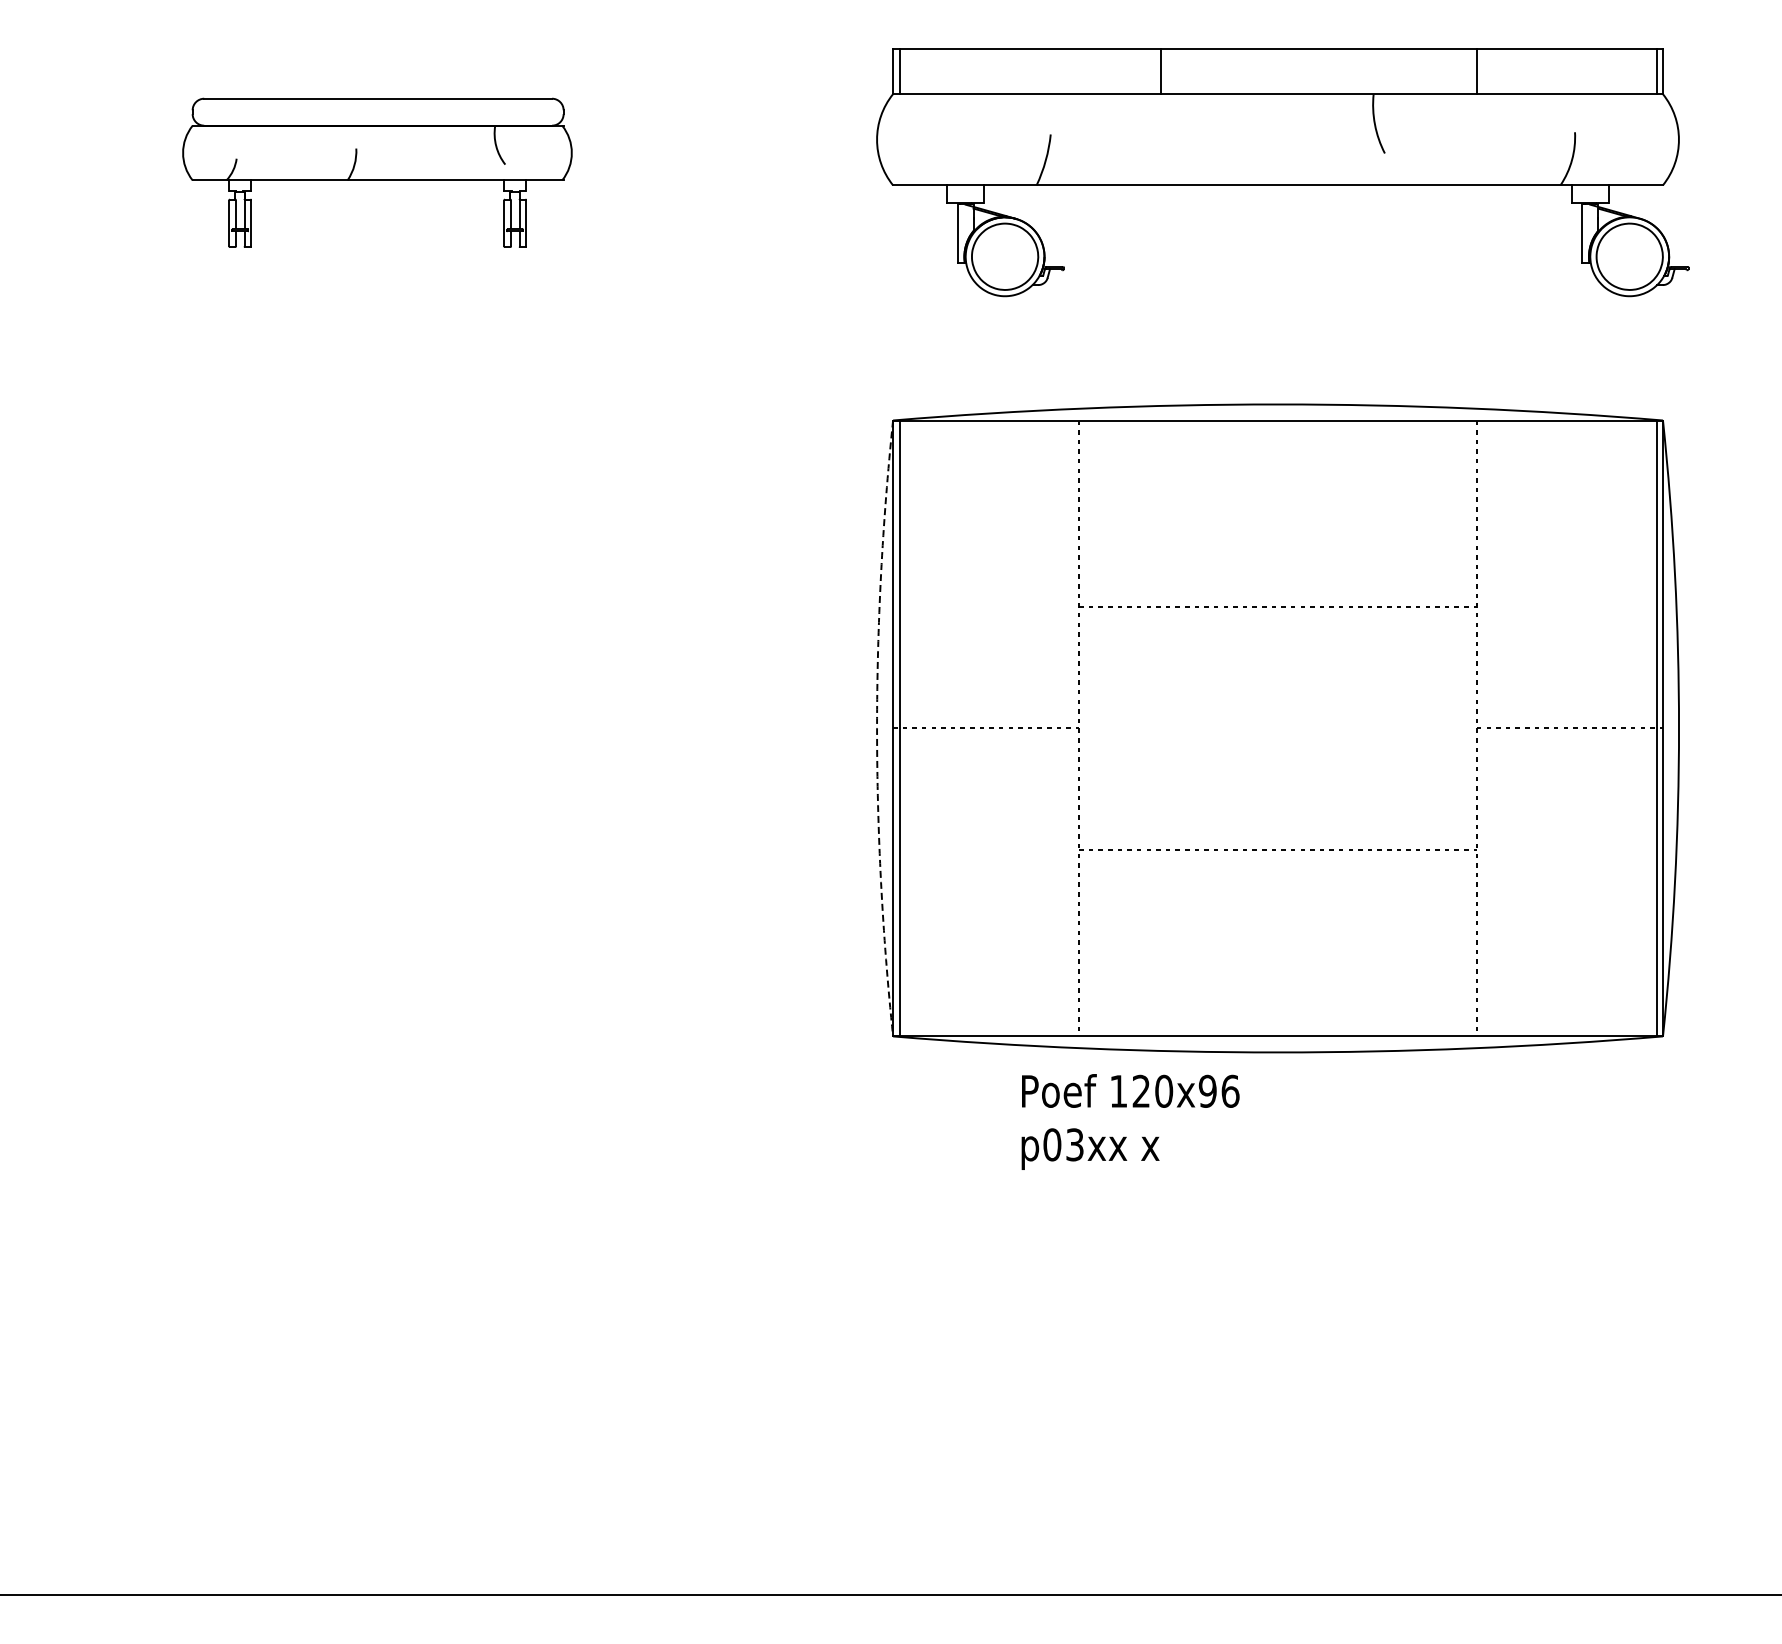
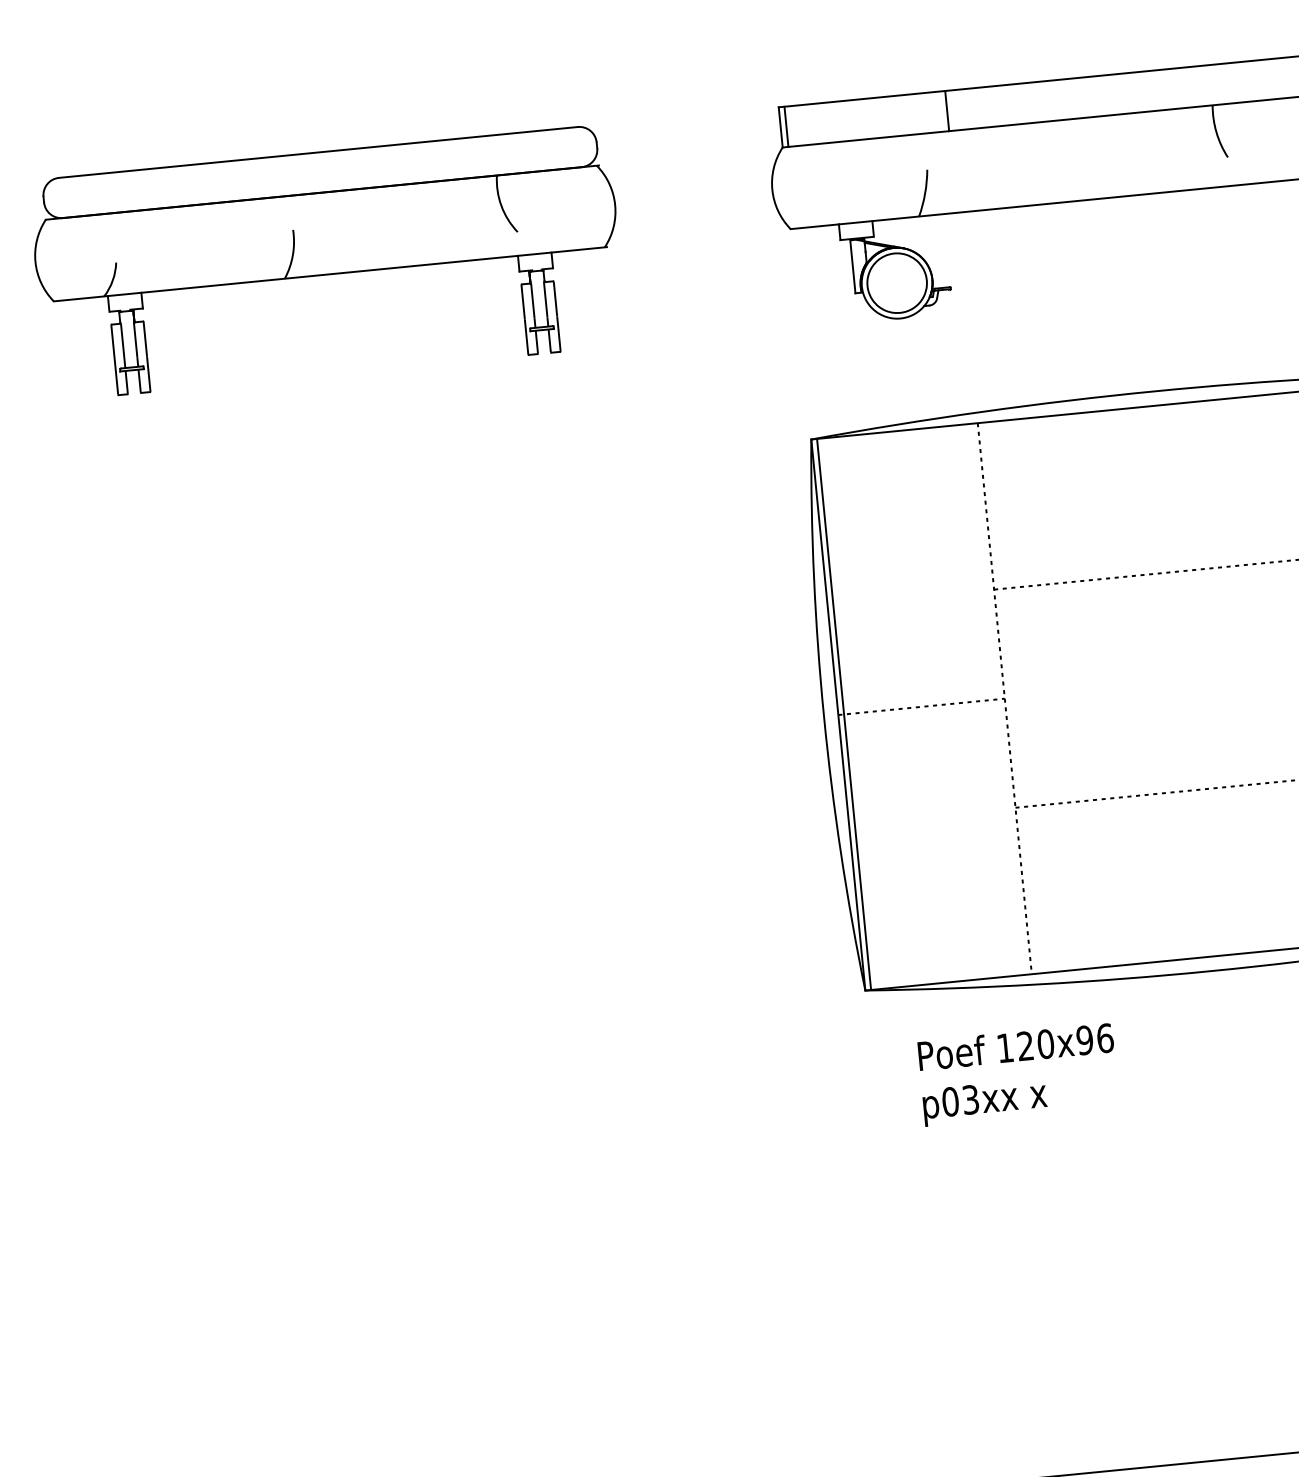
line: (1161, 71) -> (947, 110), moved
part: (377, 172) -> (328, 262), size x1.67
arc: (877, 728) -> (824, 716), dashed -> solid
text: (1130, 1121) -> (1018, 1074), moved

